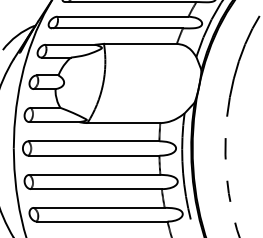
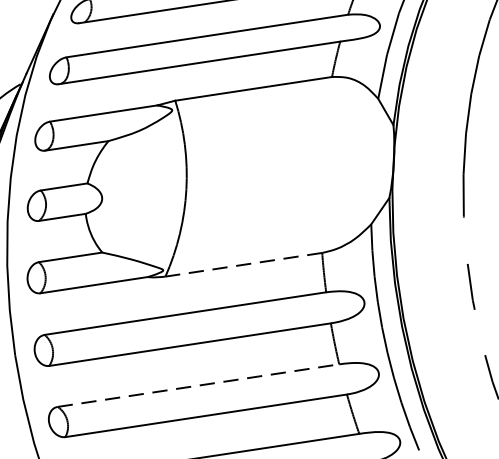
line: (123, 123) -> (243, 265), solid -> dashed
line: (95, 174) -> (199, 384), solid -> dashed

